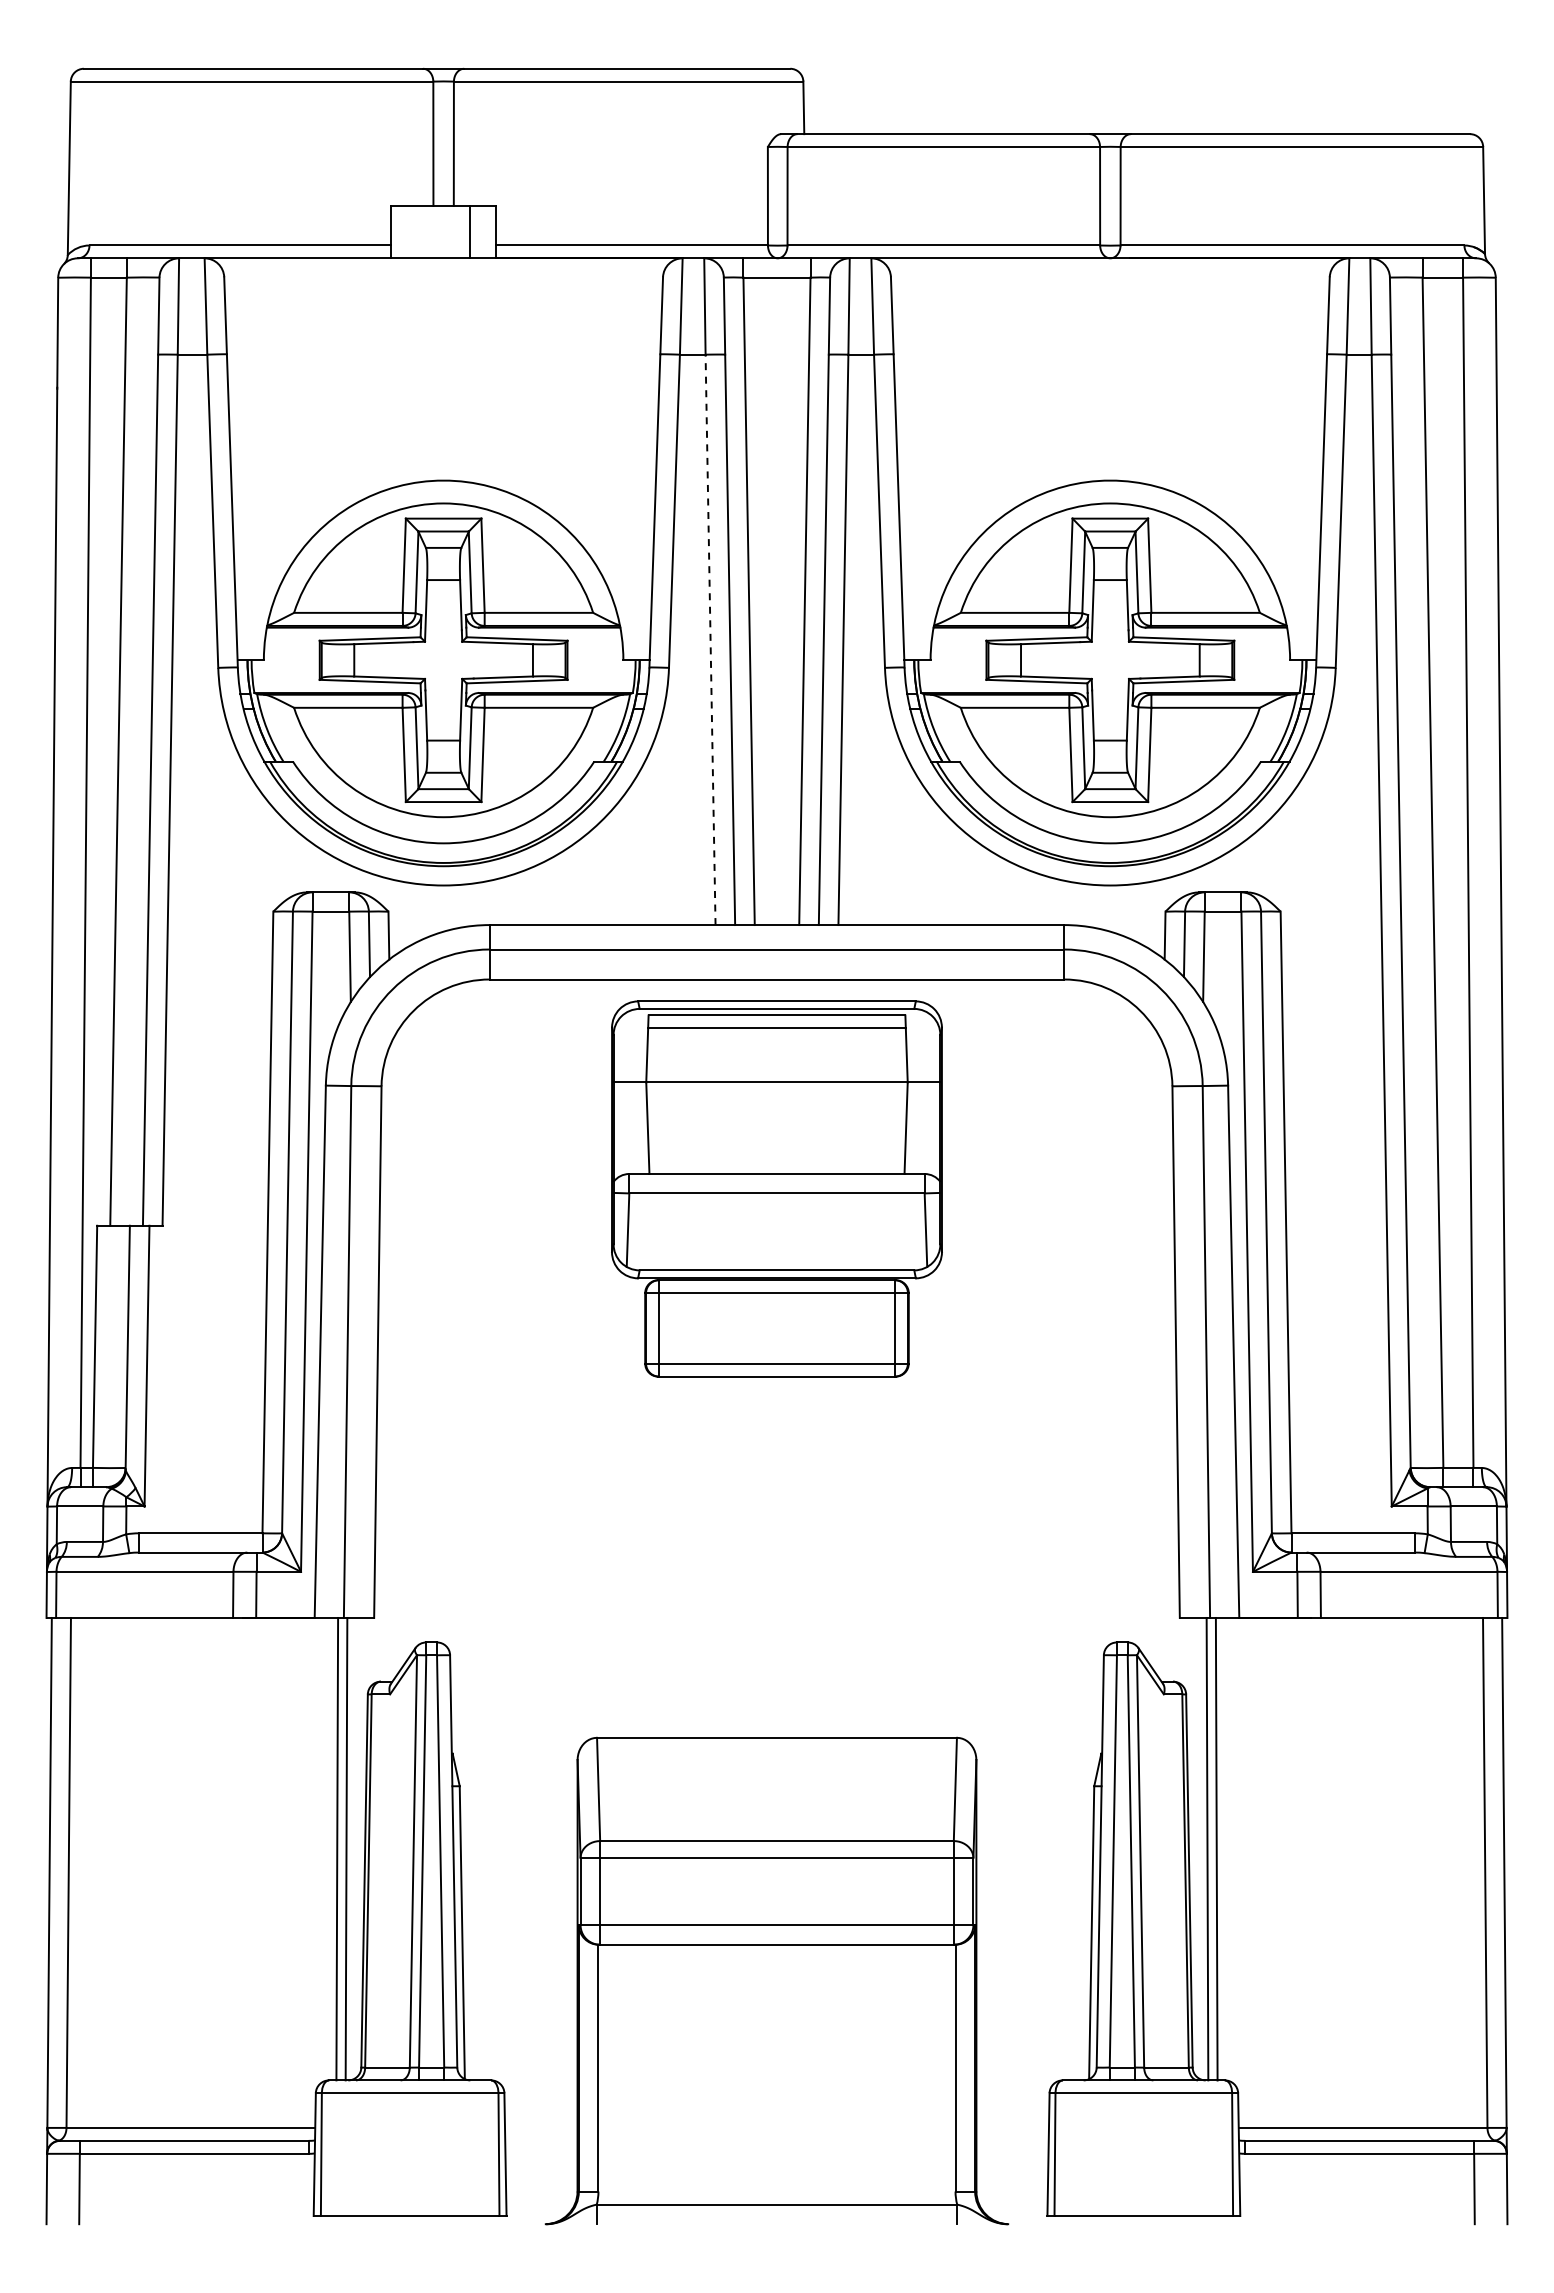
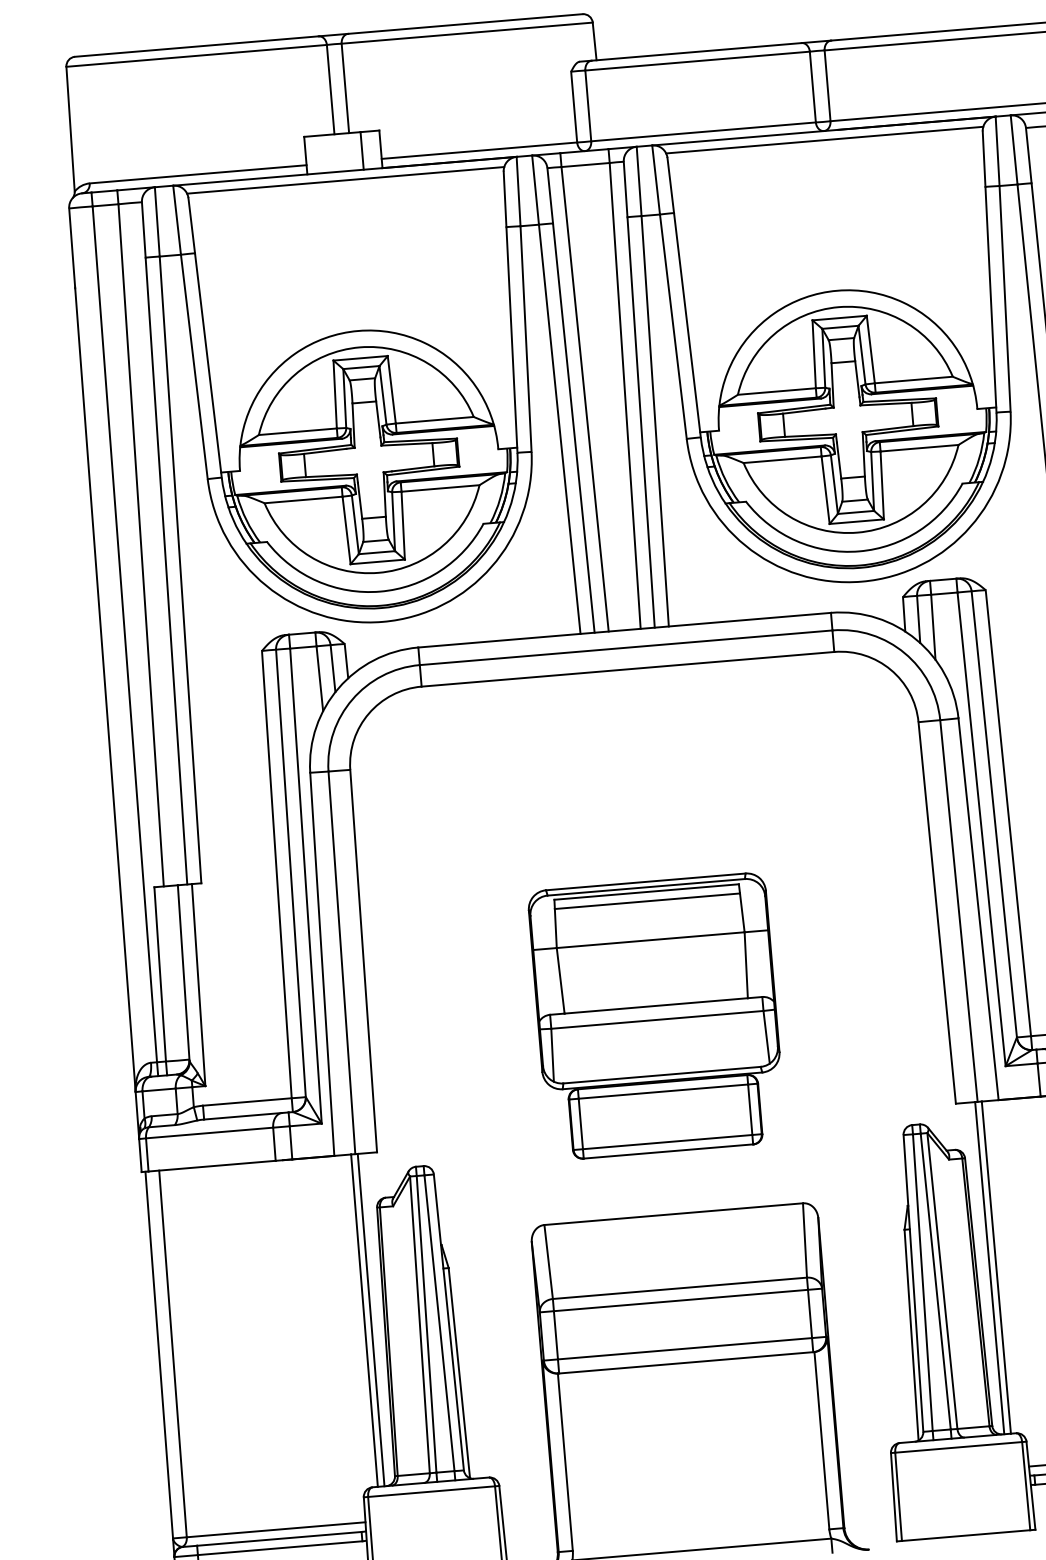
line: (443, 270) -> (345, 180), added
line: (1110, 270) -> (824, 139), added
line: (710, 639) -> (559, 429), dashed -> solid
part: (776, 1188) -> (656, 1016), moved

